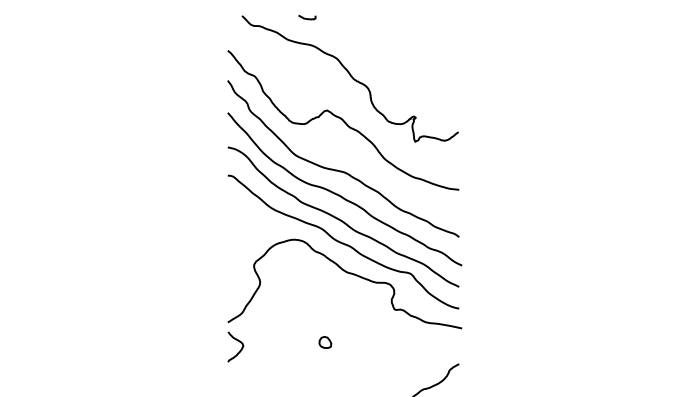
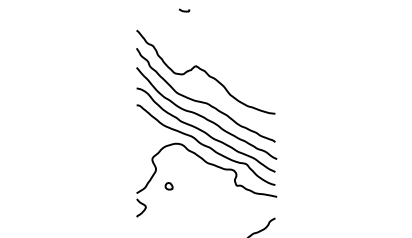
curve: (351, 77) -> (210, 46), removed
part: (324, 342) -> (168, 186), moved

